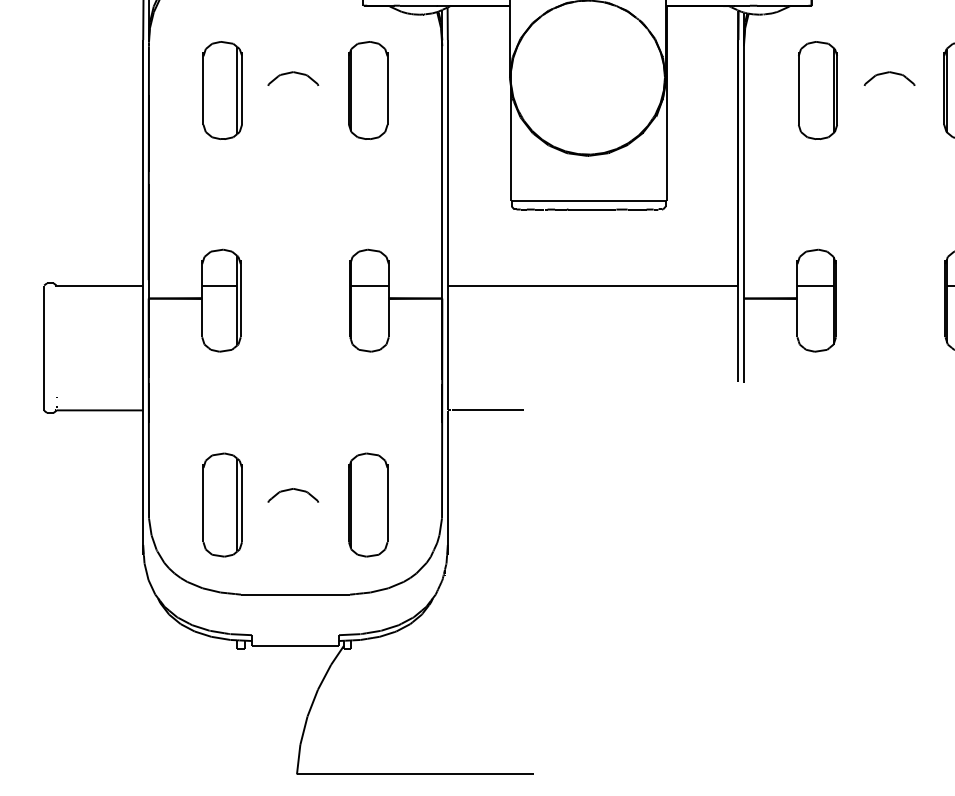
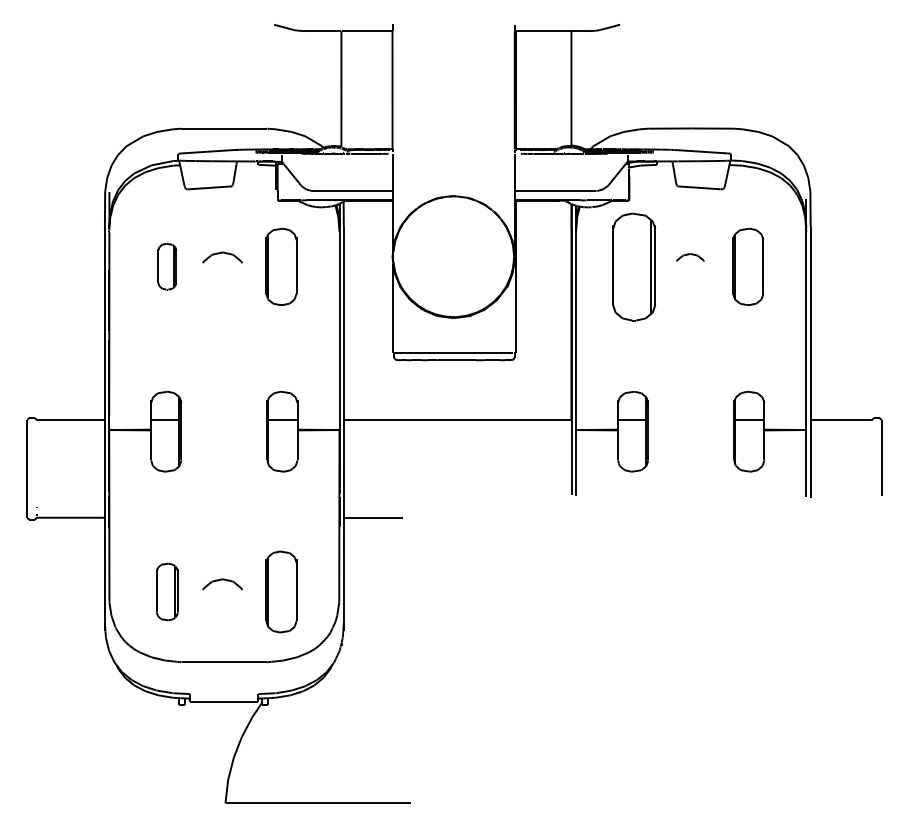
part: (889, 78) -> (690, 257), size x0.7
part: (223, 90) -> (167, 266), size x0.6
part: (817, 90) -> (633, 266), size x1.4
part: (223, 504) -> (167, 591), size x0.7

